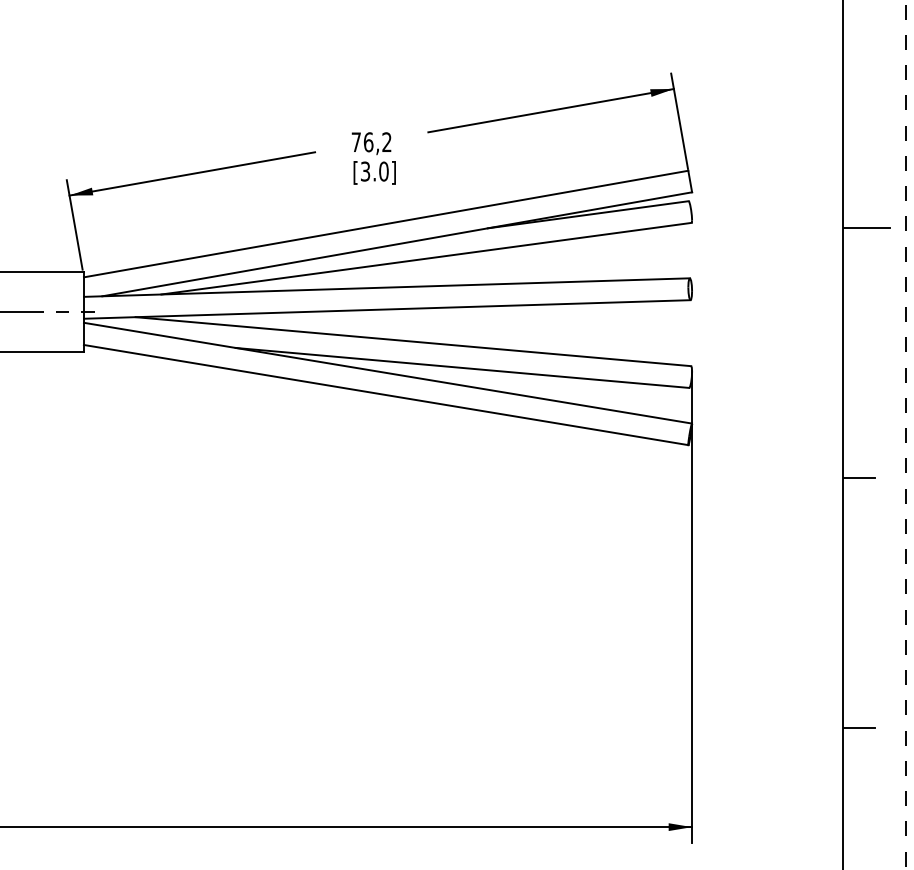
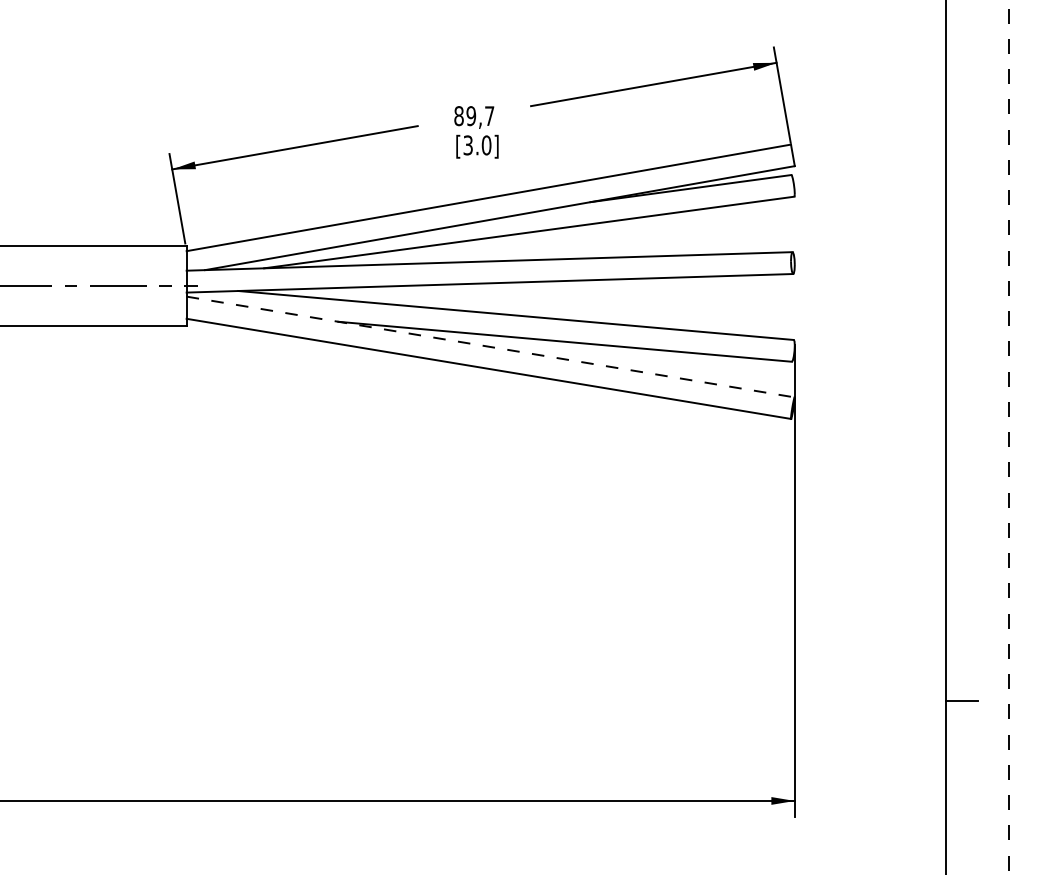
text: (371, 142) -> (474, 116), 76,2 -> 89,7
line: (866, 227) -> (969, 201), removed
line: (388, 373) -> (491, 347), solid -> dashed
line: (858, 477) -> (961, 451), removed

